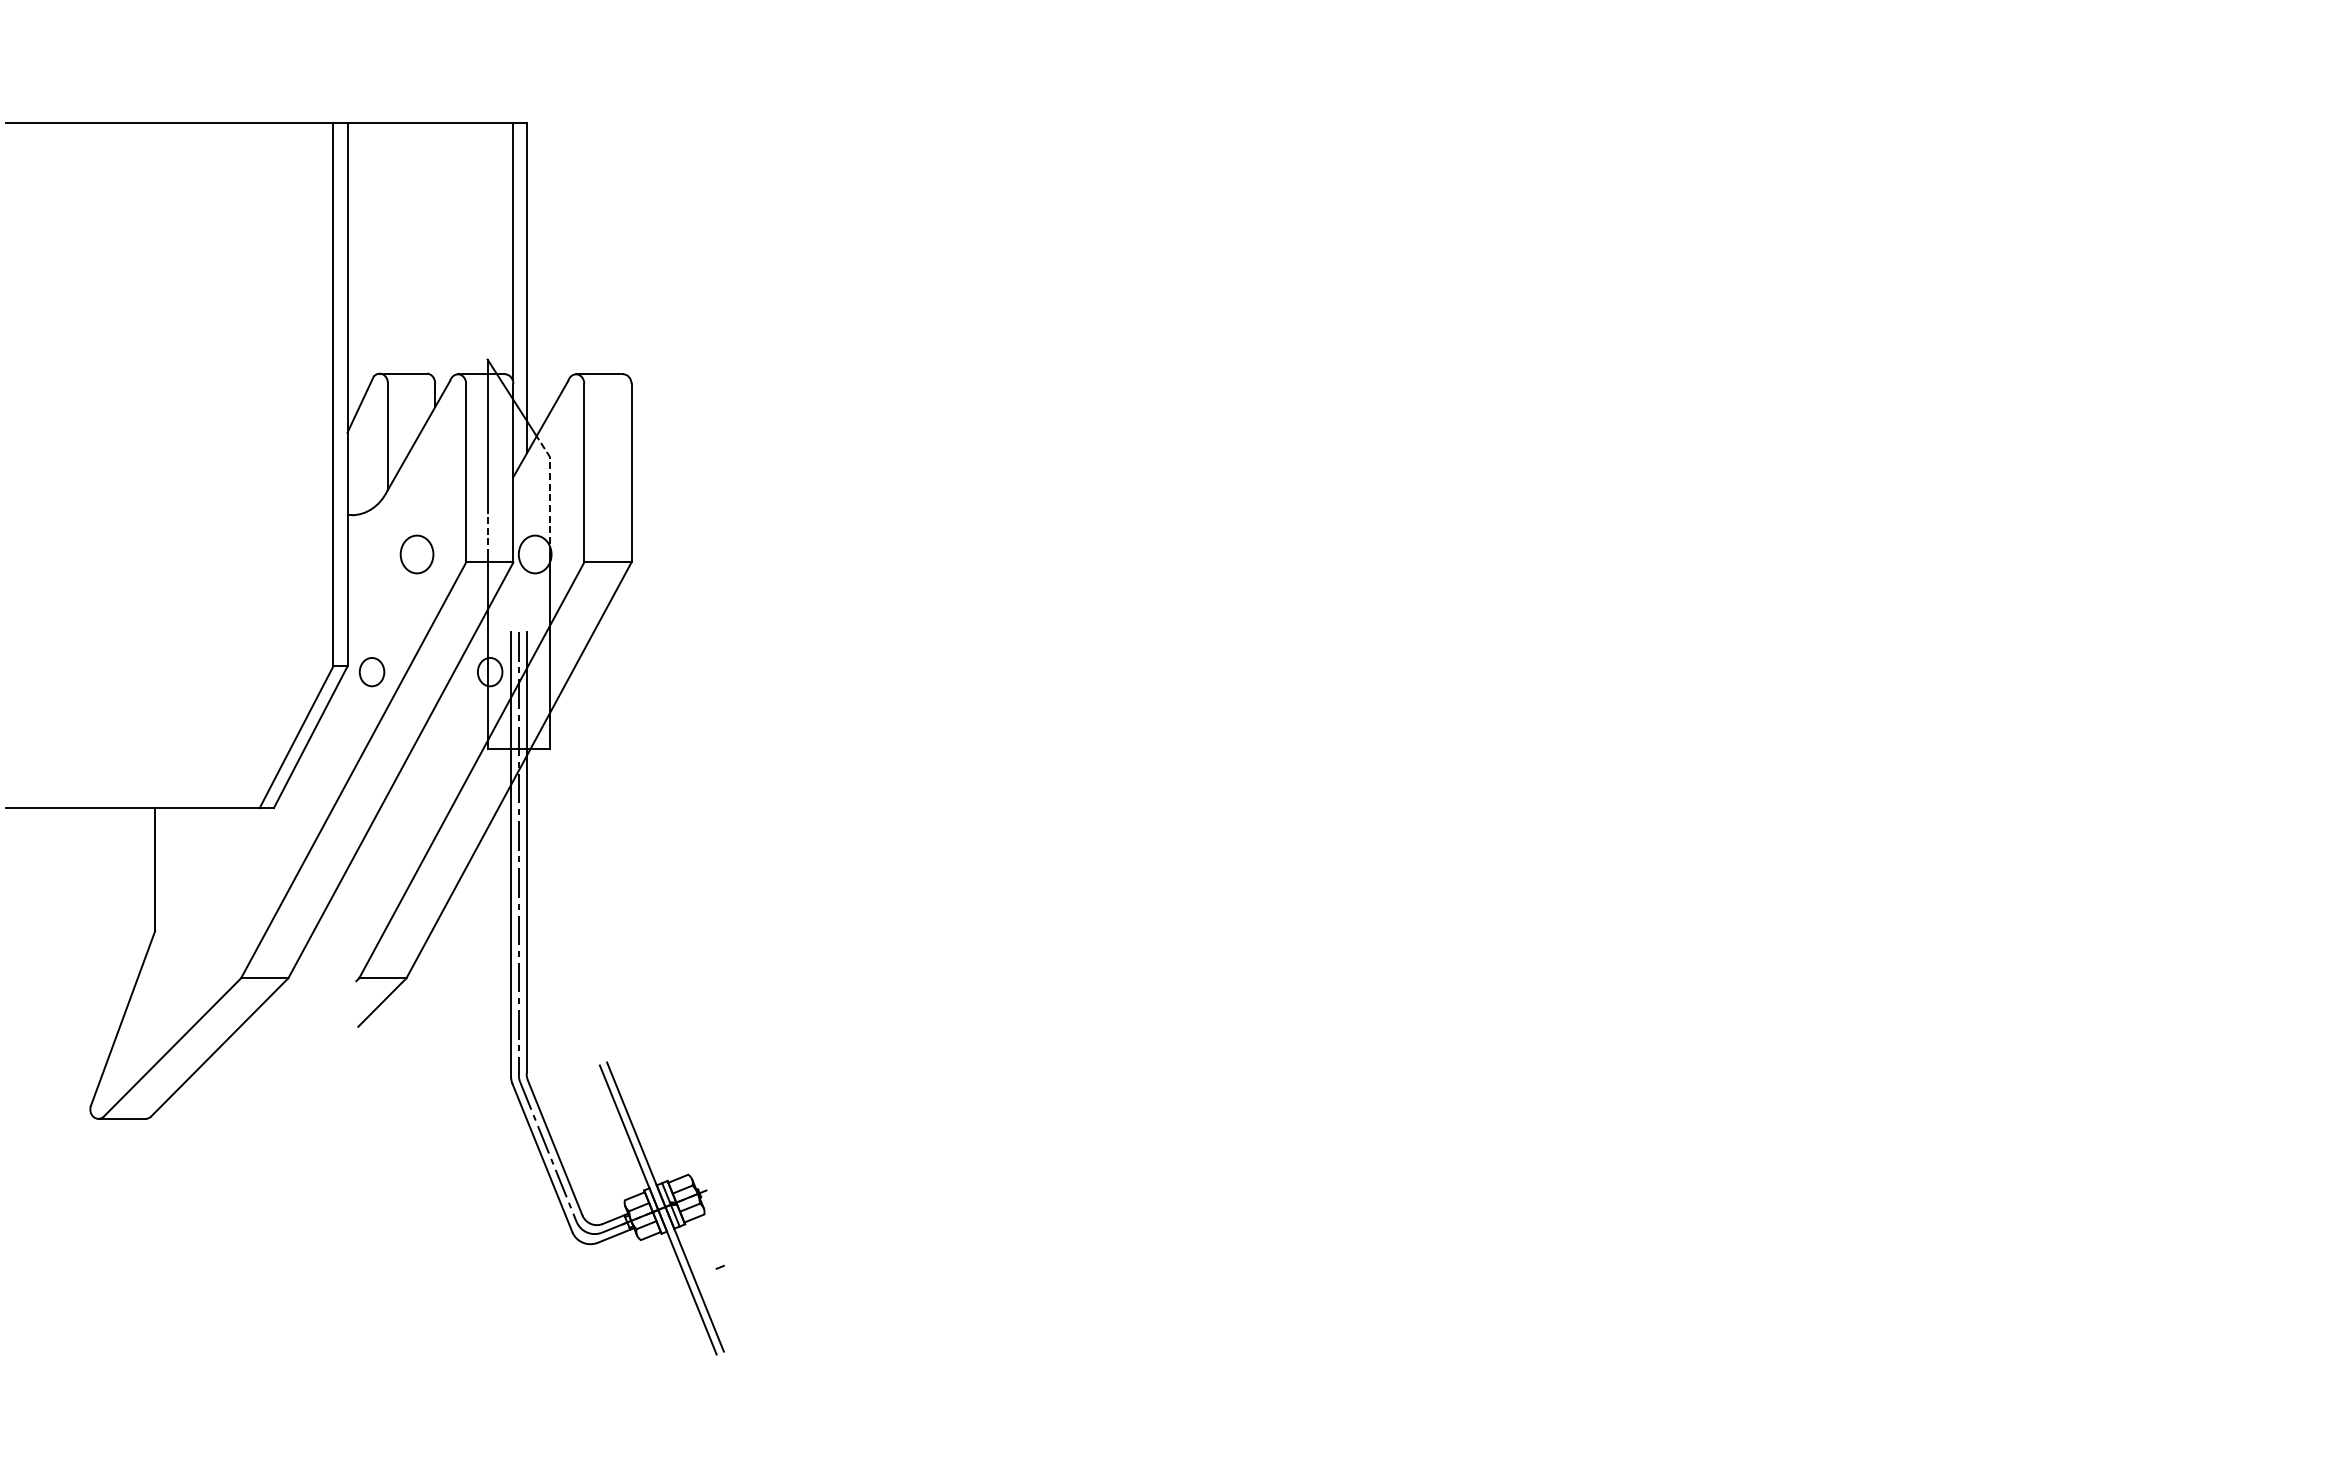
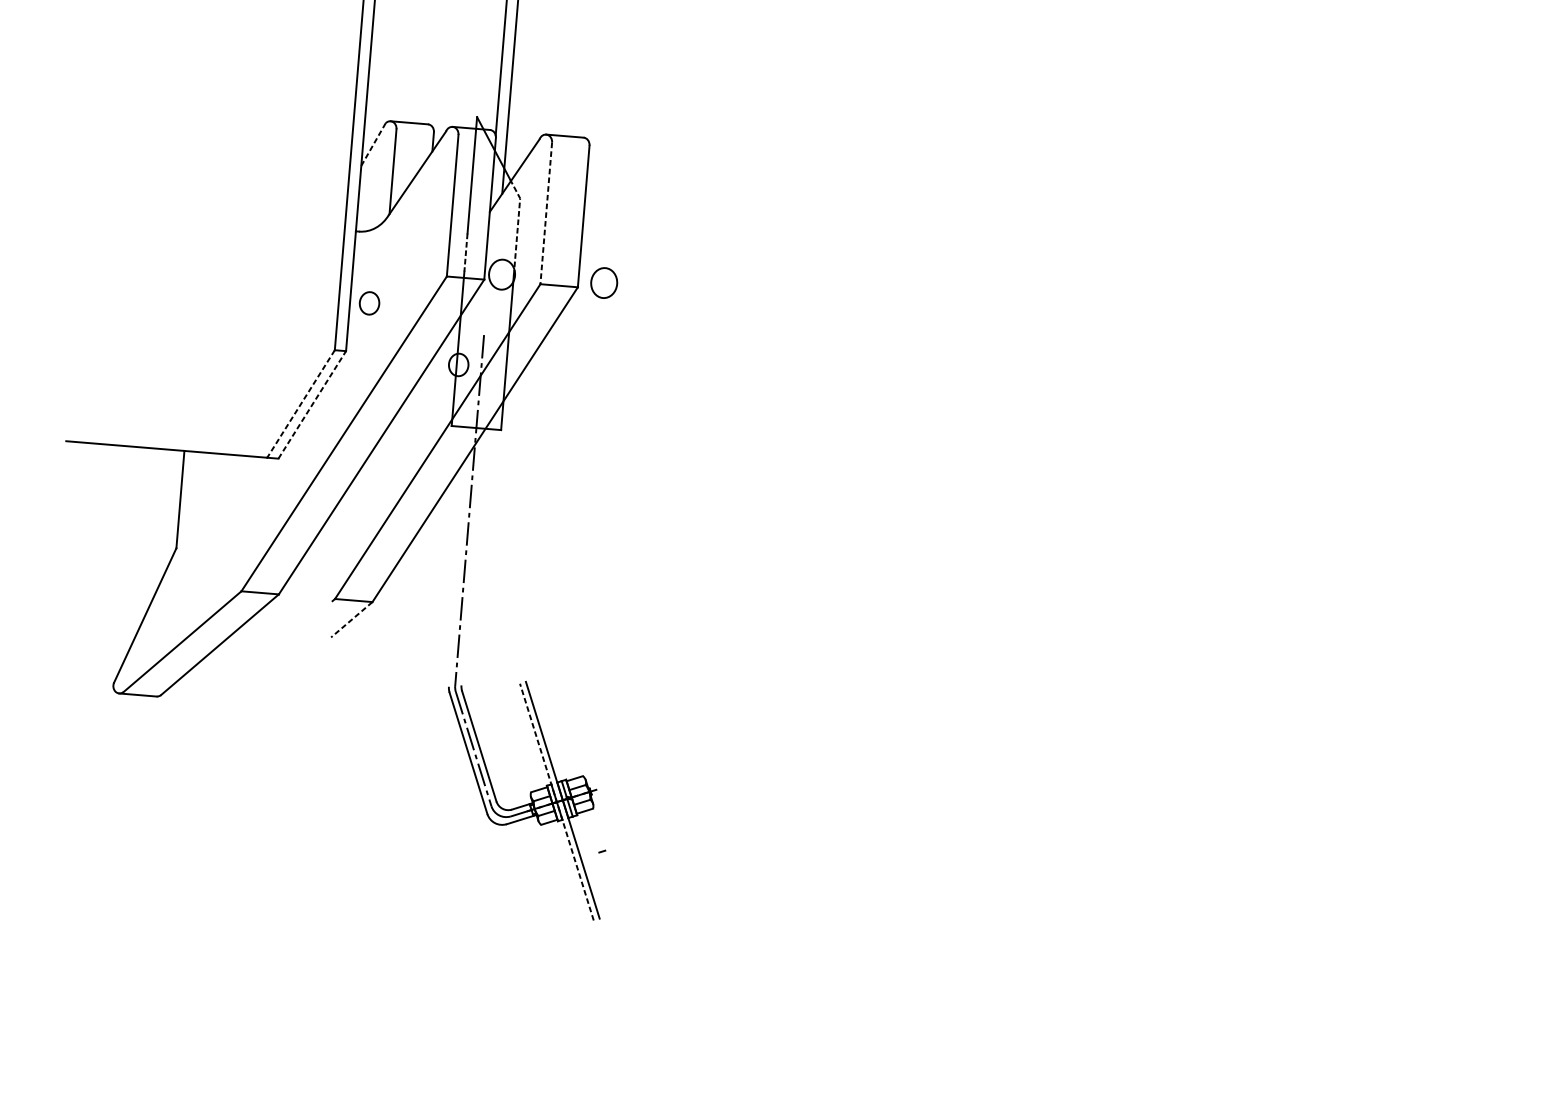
line: (360, 404) -> (373, 144), solid -> dashed
line: (584, 473) -> (546, 213), solid -> dashed
part: (416, 554) -> (603, 283), moved
part: (371, 672) -> (369, 303), moved
line: (296, 737) -> (301, 404), solid -> dashed
line: (310, 737) -> (312, 405), solid -> dashed
line: (526, 852) -> (475, 510), removed
line: (511, 854) -> (463, 510), removed
line: (382, 1002) -> (351, 619), solid -> dashed
line: (658, 1209) -> (557, 801), solid -> dashed

